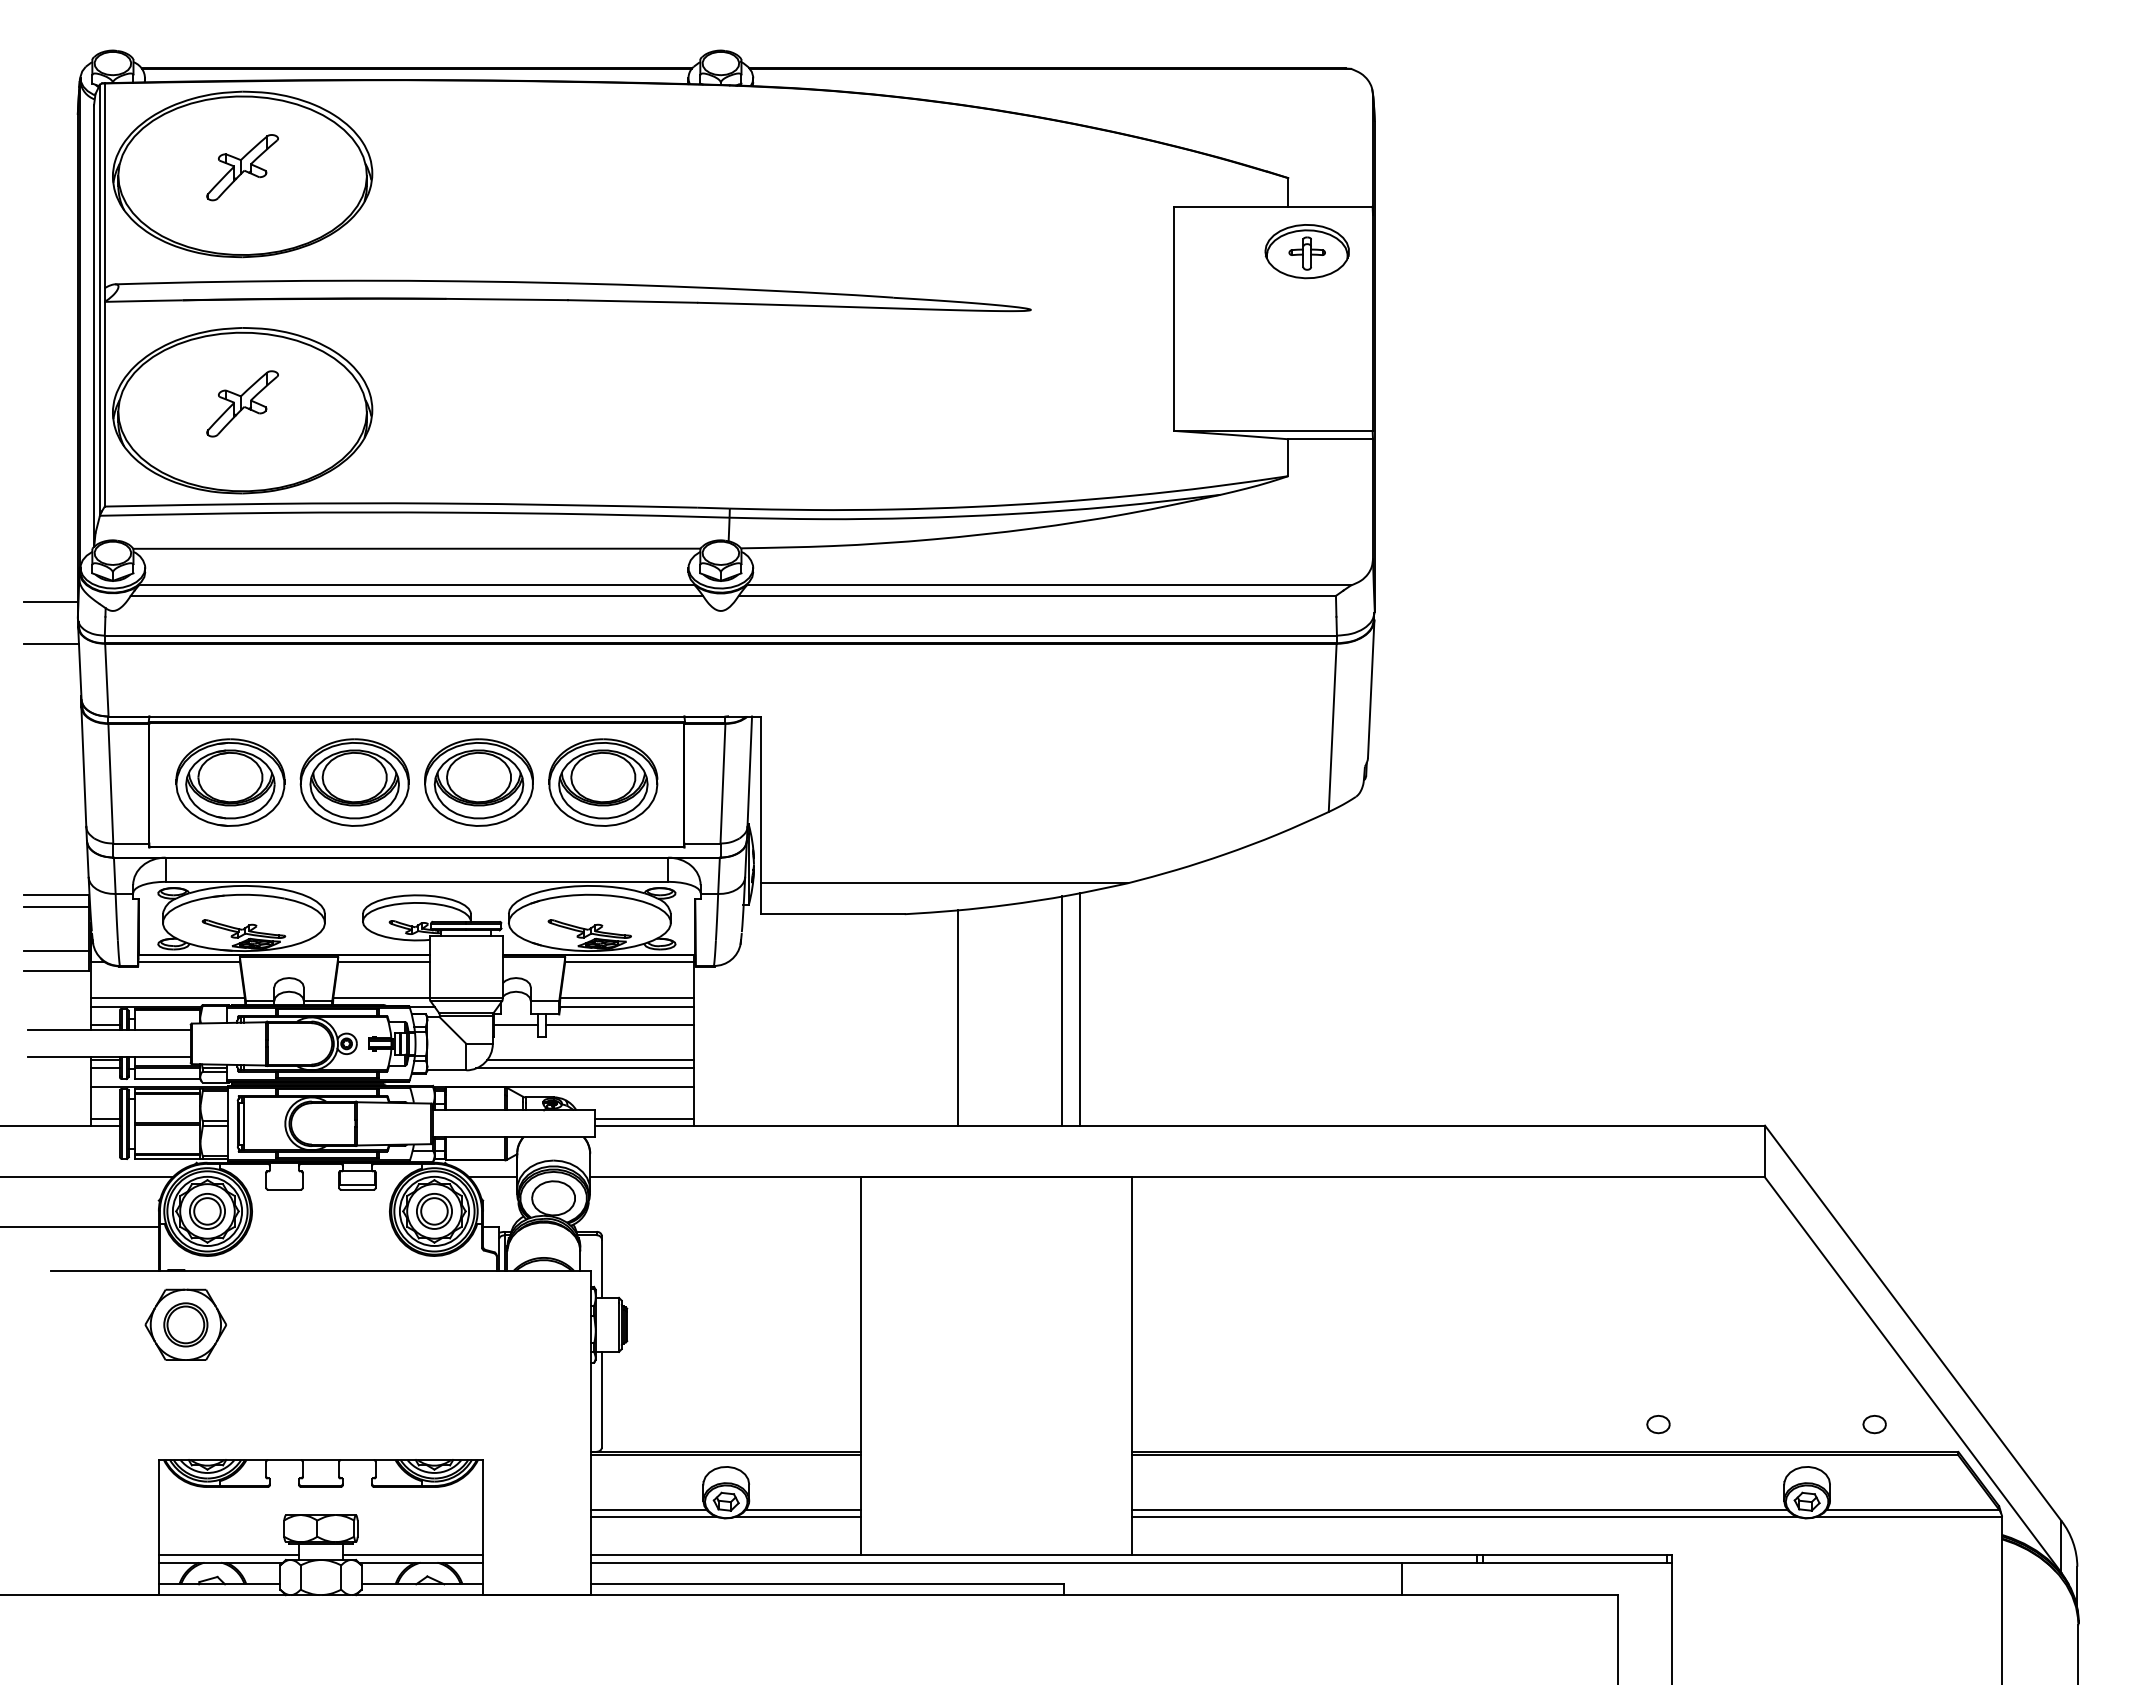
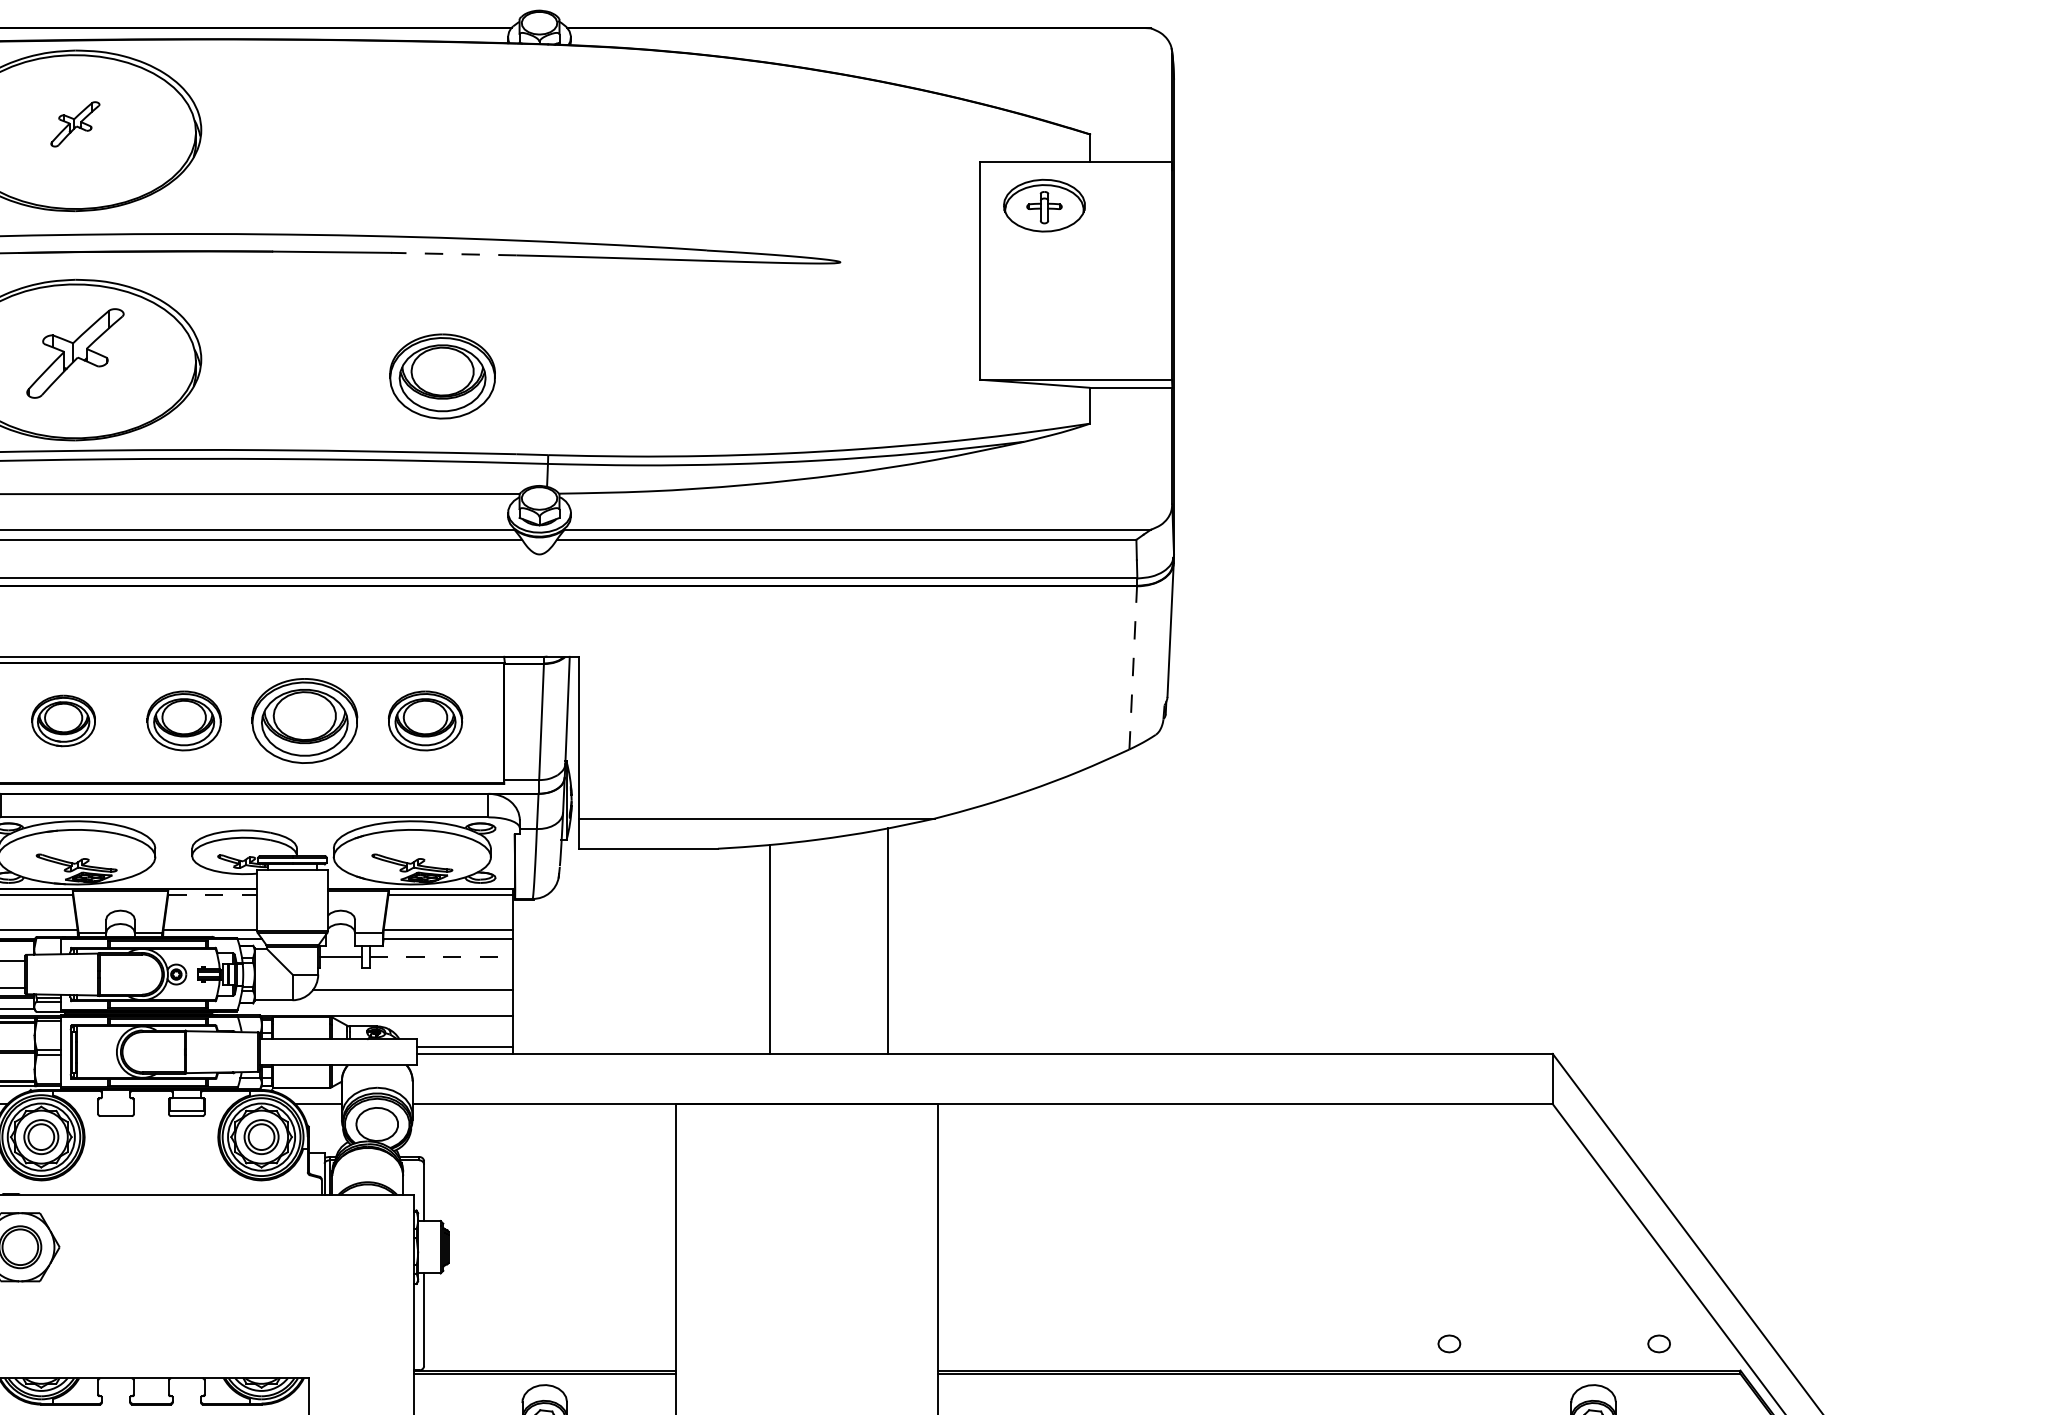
part: (242, 167) -> (75, 124), size x0.7
part: (1306, 251) -> (1043, 205), moved
line: (632, 301) -> (453, 254), solid -> dashed
part: (242, 403) -> (75, 353), size x1.4
part: (620, 427) -> (442, 376), added
line: (1332, 727) -> (1133, 667), solid -> dashed
part: (230, 782) -> (63, 720), size x0.6
part: (354, 782) -> (183, 720), size x0.7
part: (603, 782) -> (425, 720), size x0.7
line: (384, 961) -> (213, 894), solid -> dashed
line: (1061, 1010) -> (870, 942), removed
line: (620, 1025) -> (442, 956), solid -> dashed
line: (584, 1068) -> (407, 998), removed

